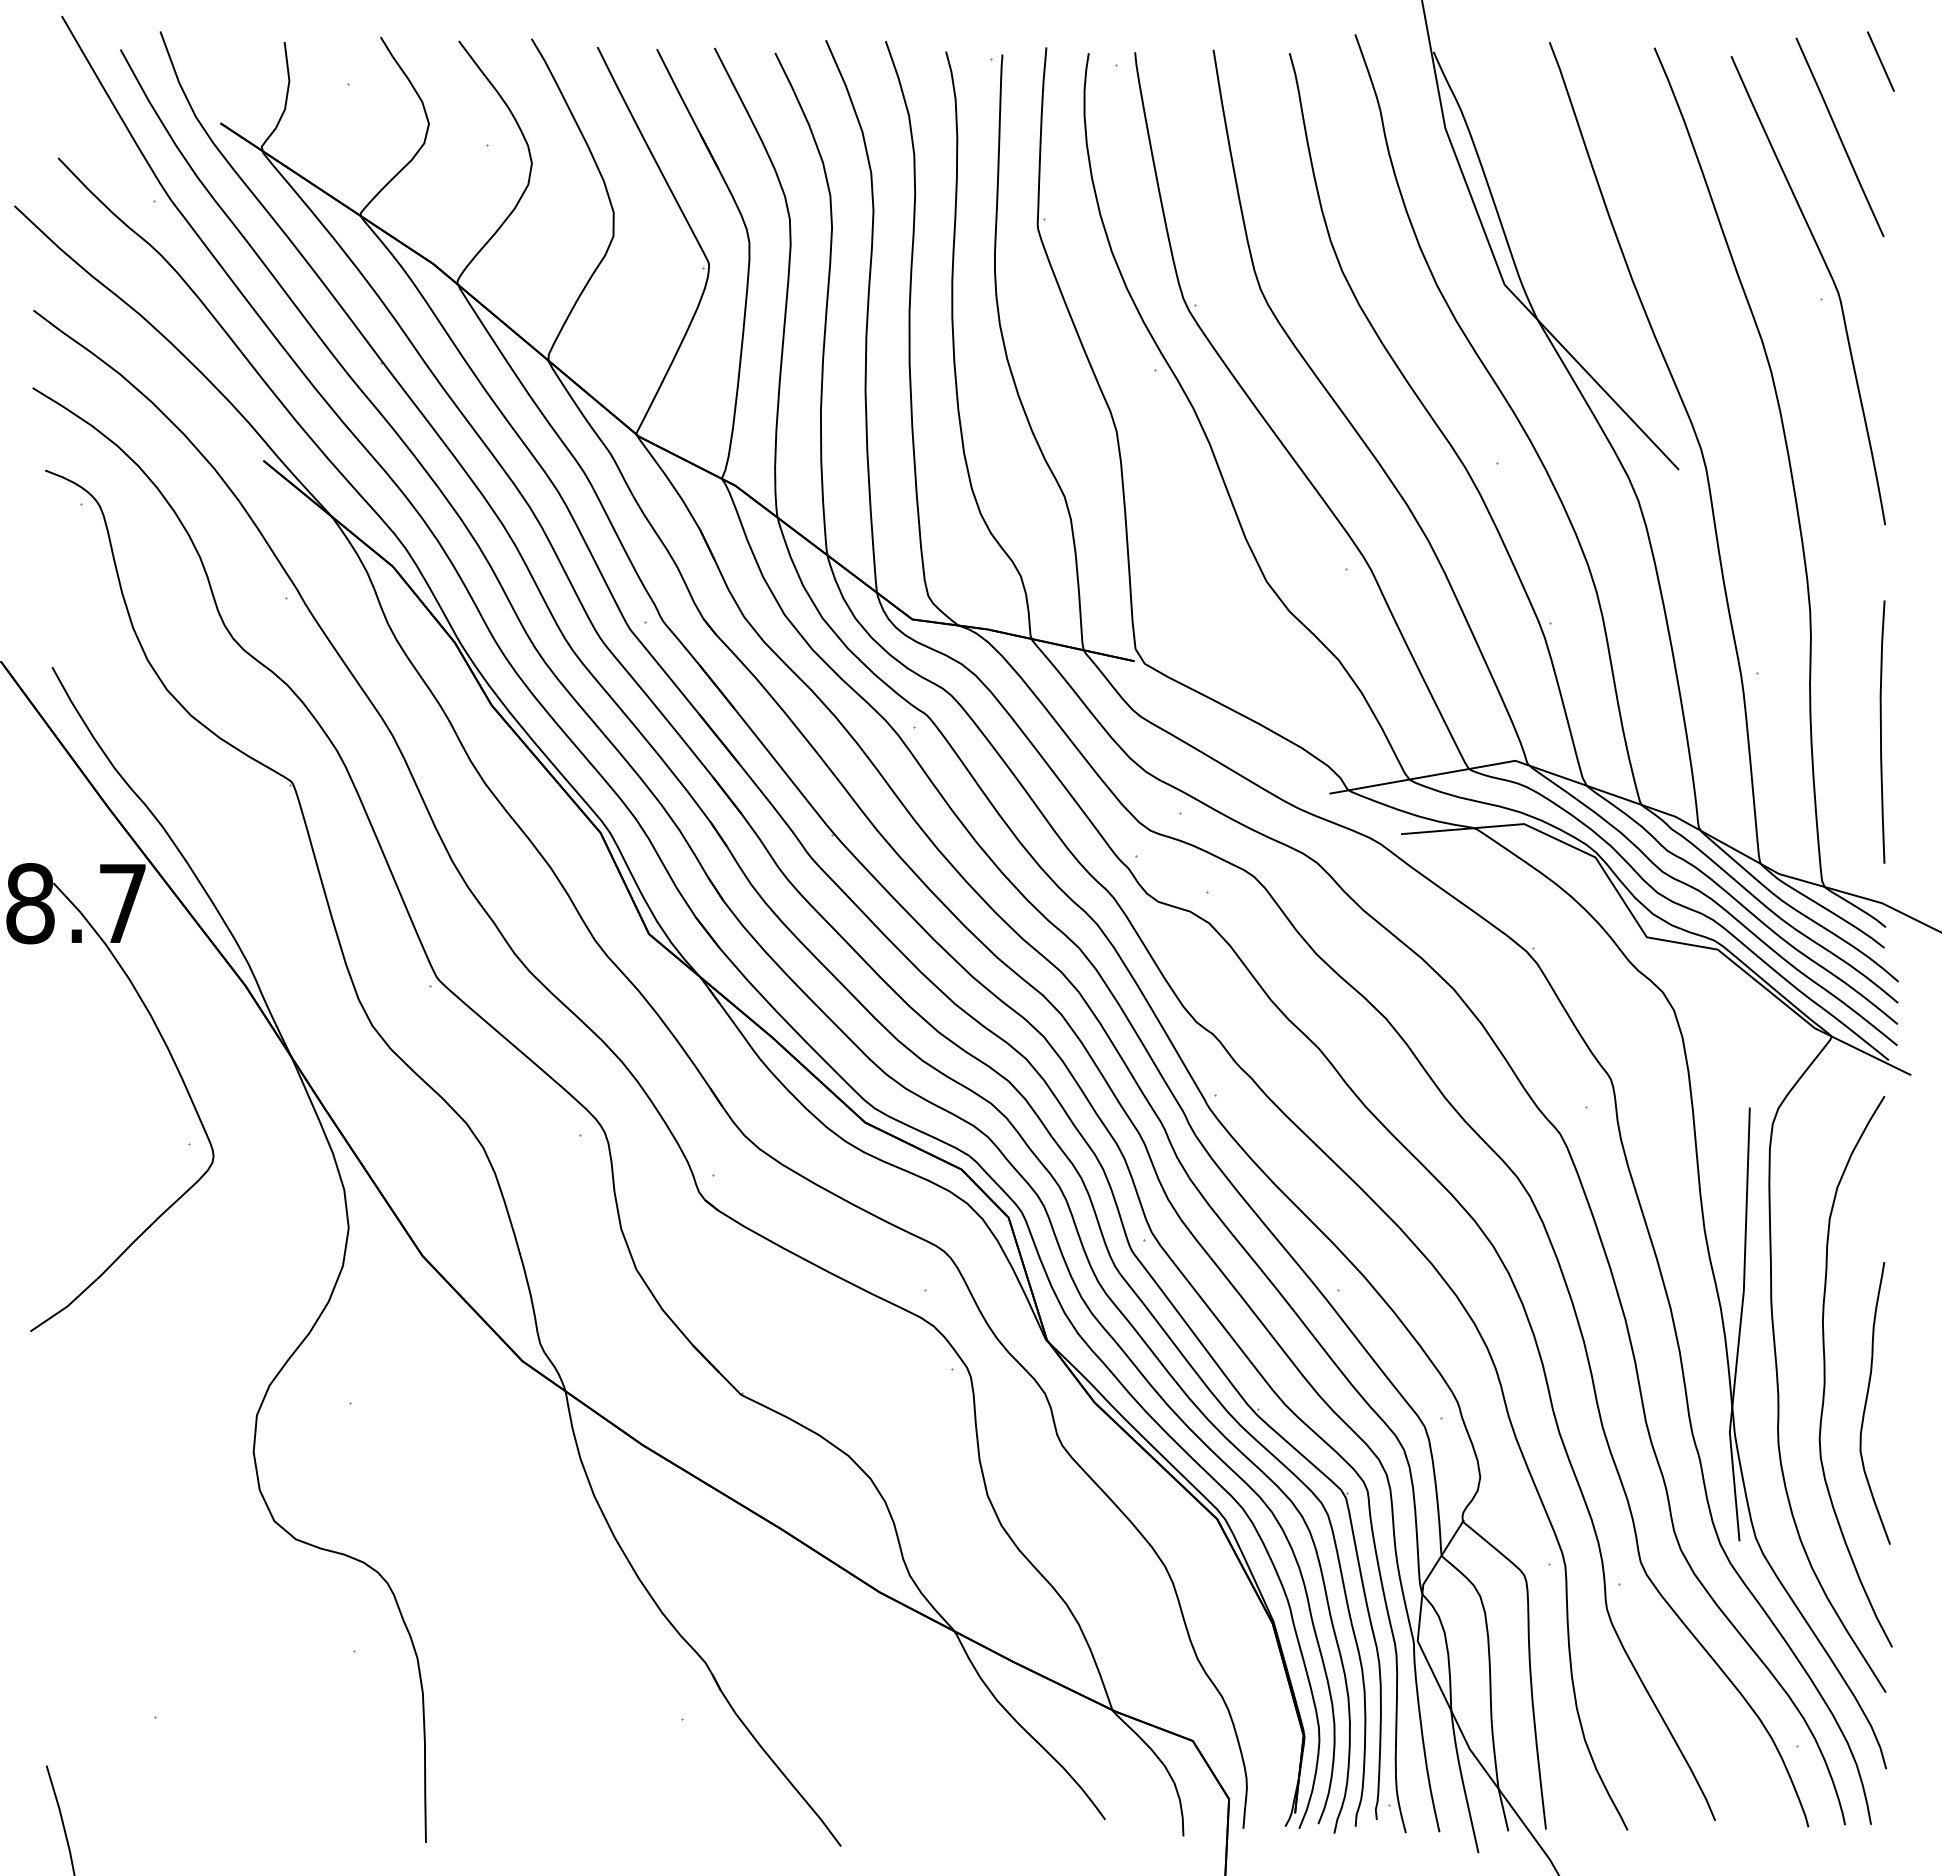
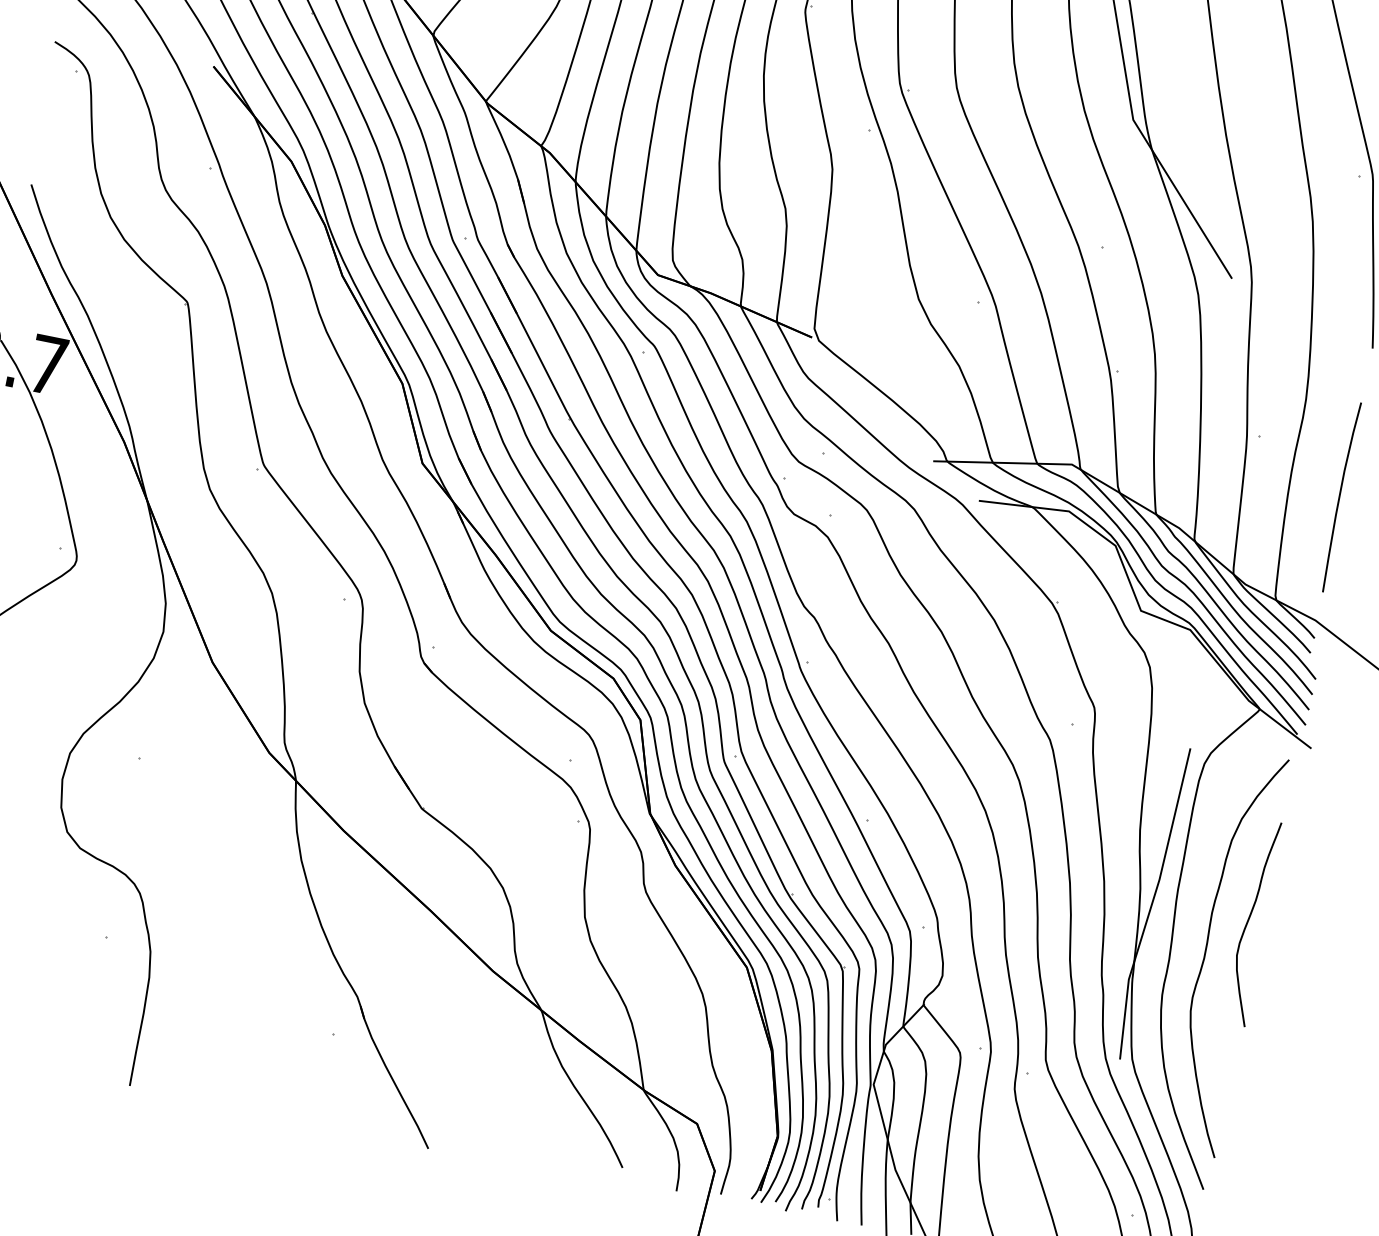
curve: (1867, 1400) -> (1249, 919), moved

